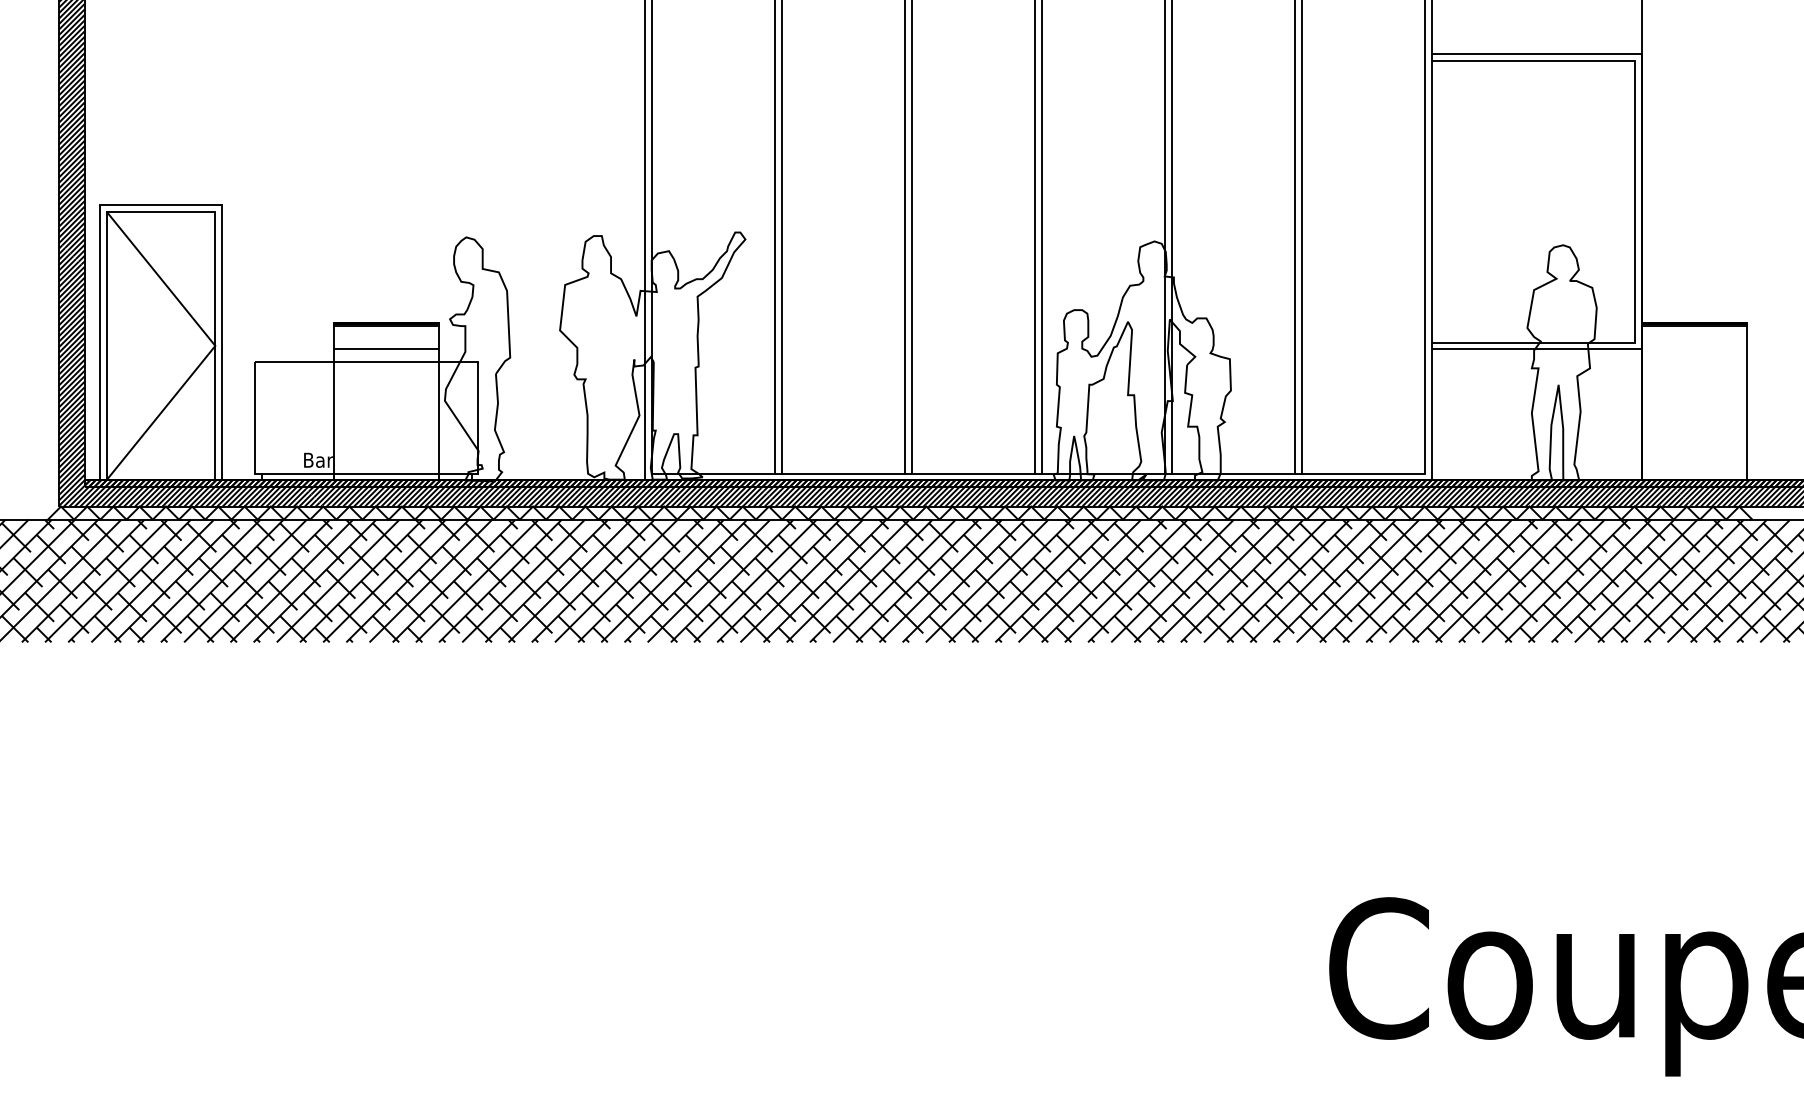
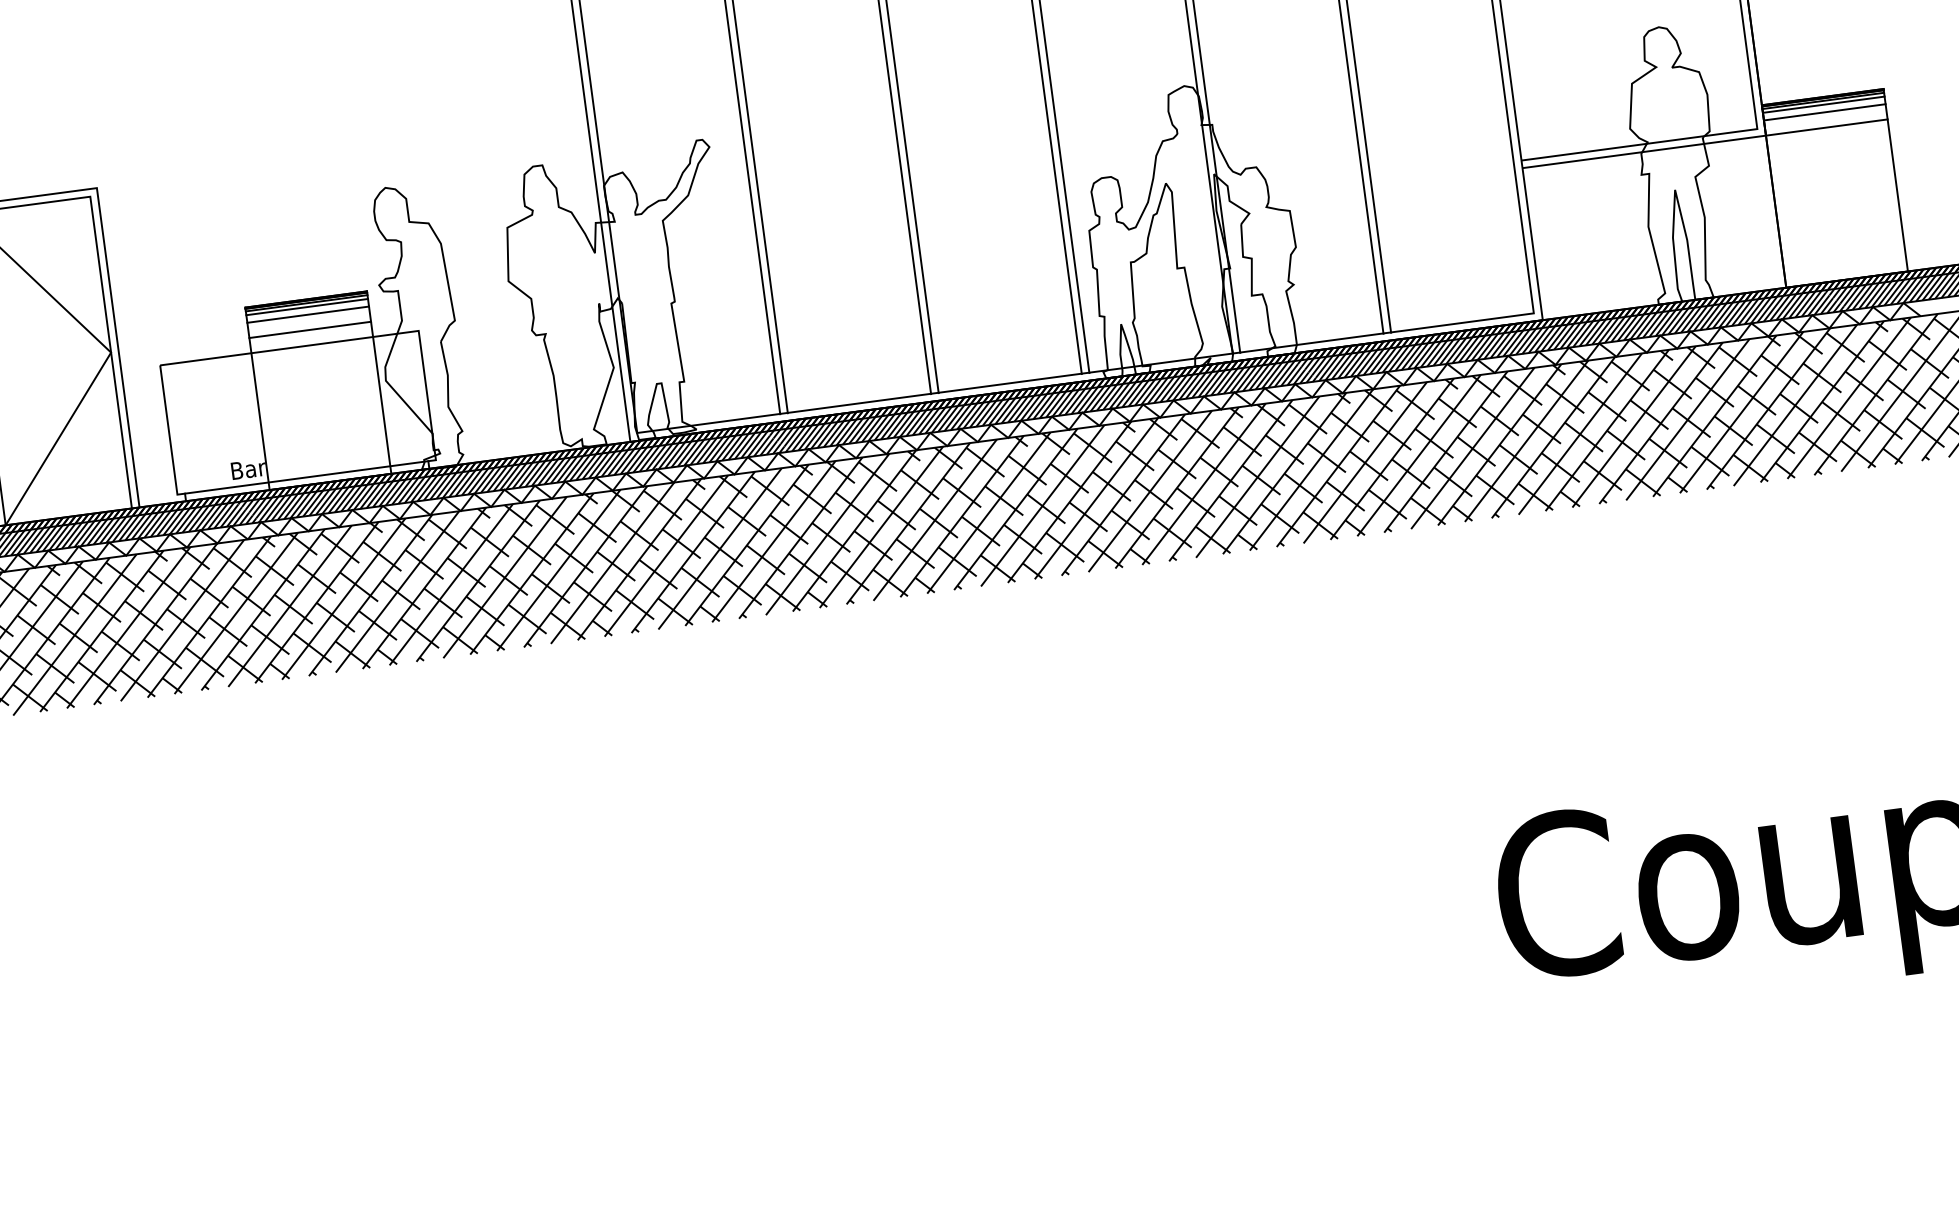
line: (386, 329) -> (307, 307), added
line: (1693, 329) -> (1822, 104), added
line: (386, 336) -> (308, 315), added
line: (1693, 336) -> (1824, 112), added
line: (1693, 349) -> (1826, 127), added

